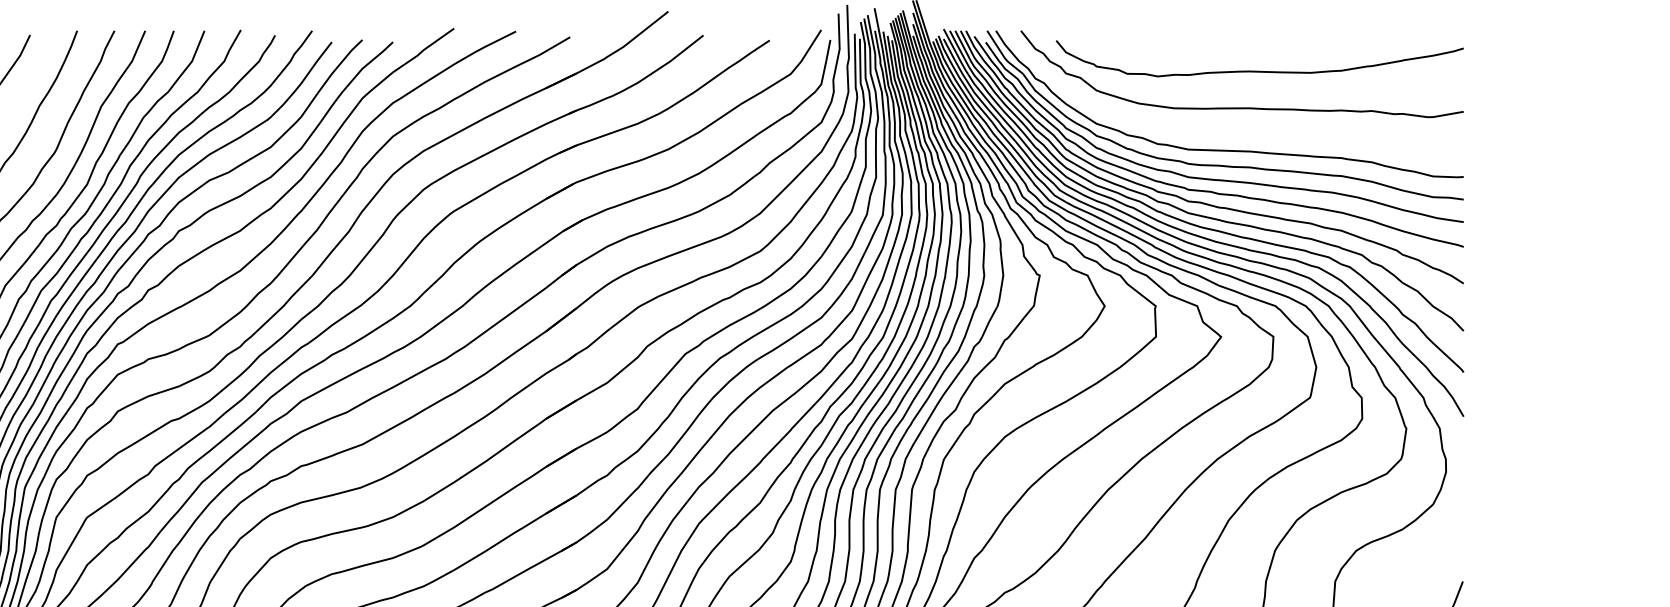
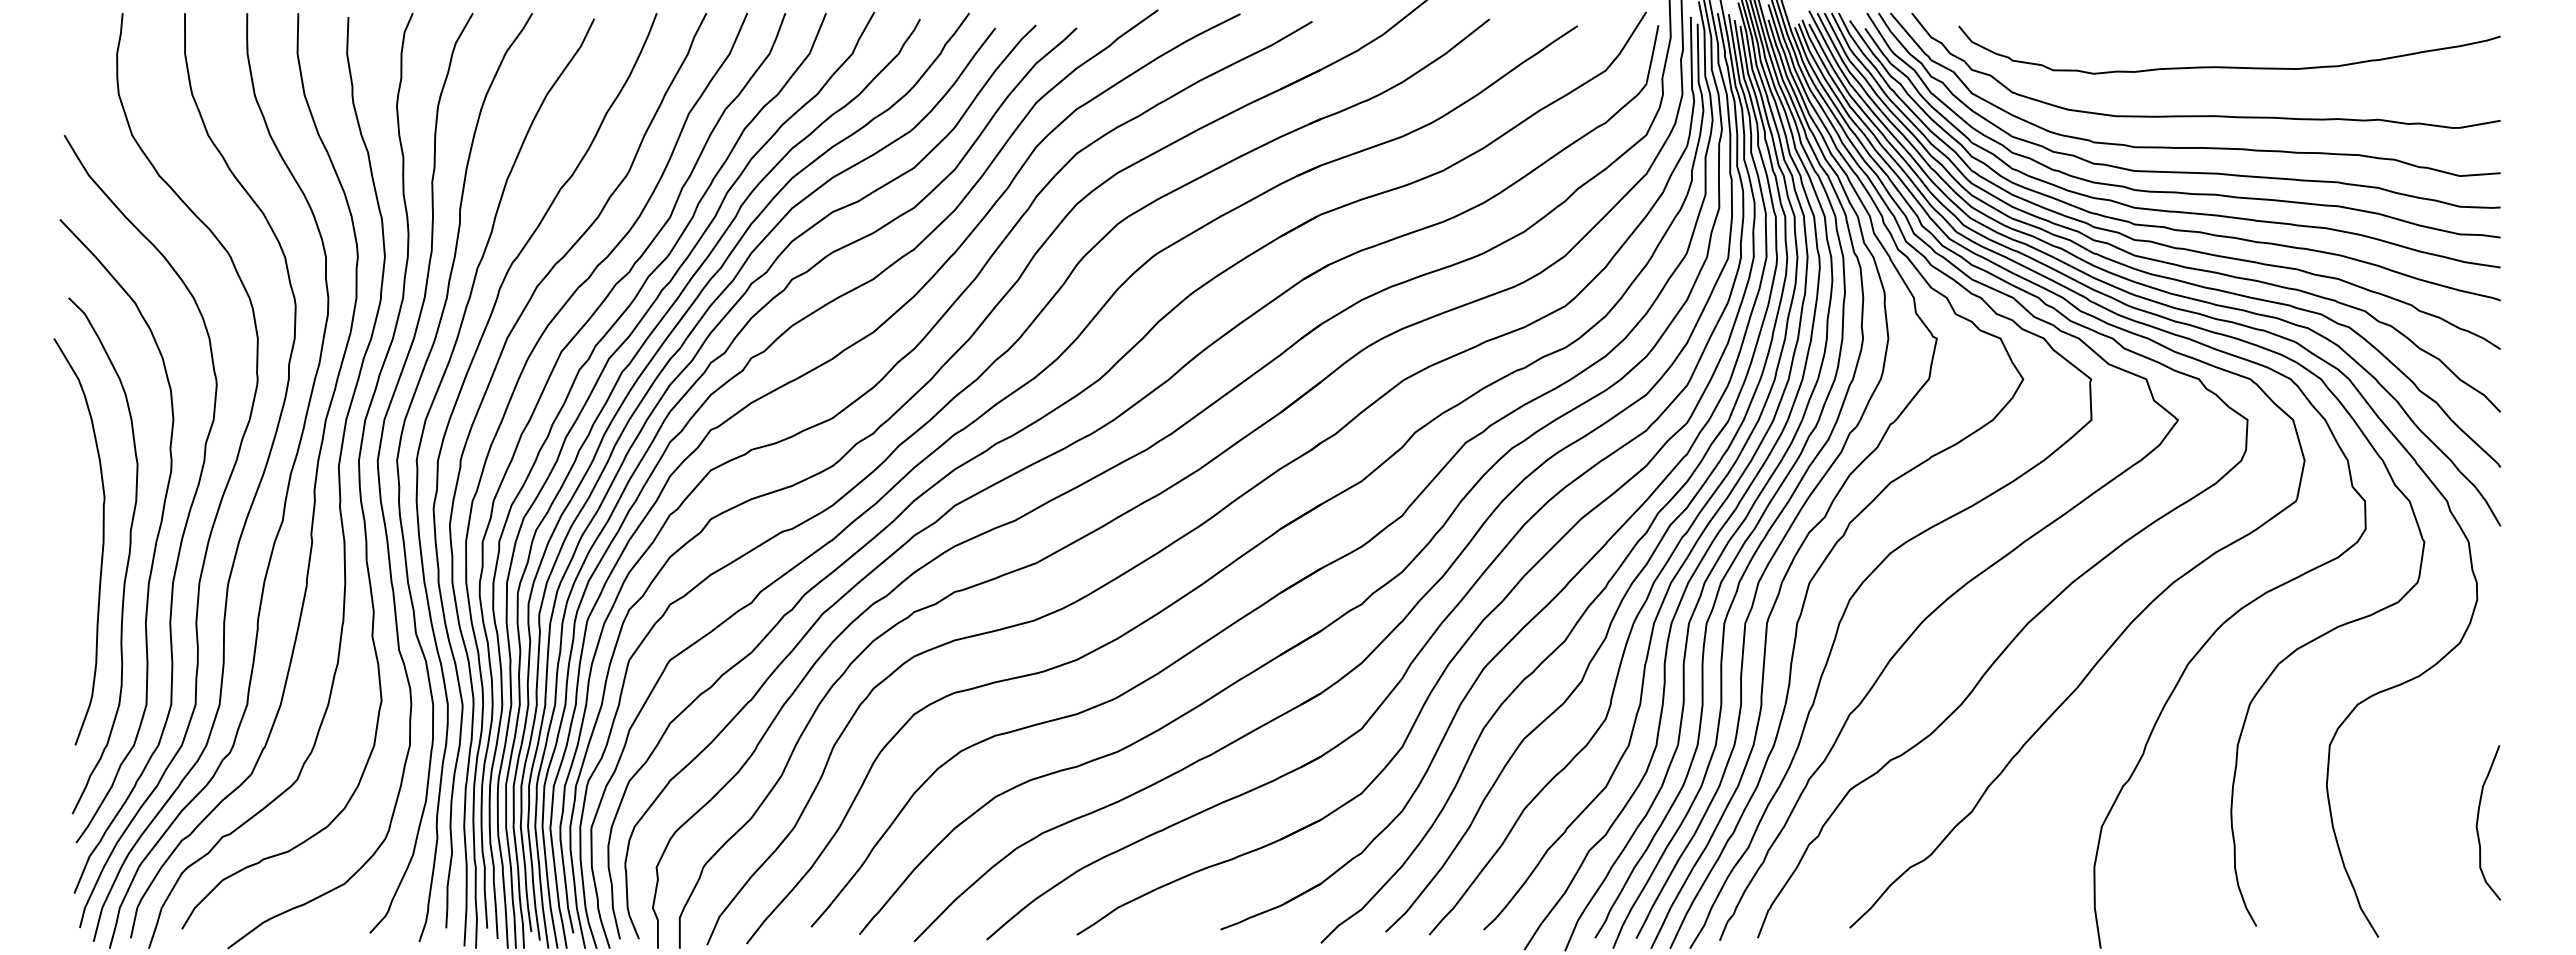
curve: (1234, 131) -> (2195, 147), added

